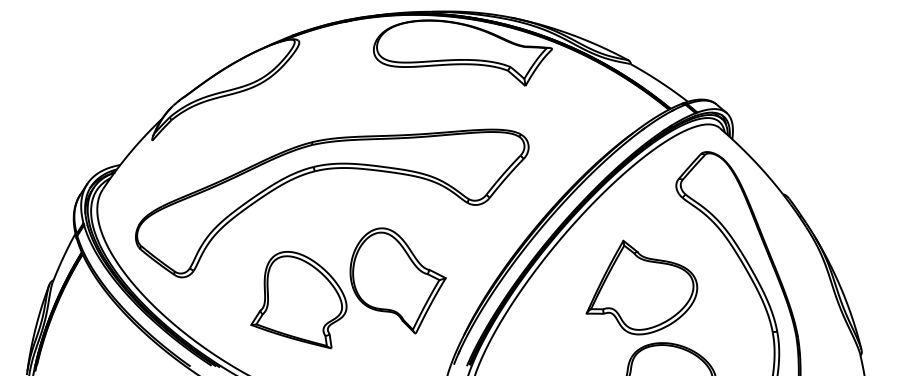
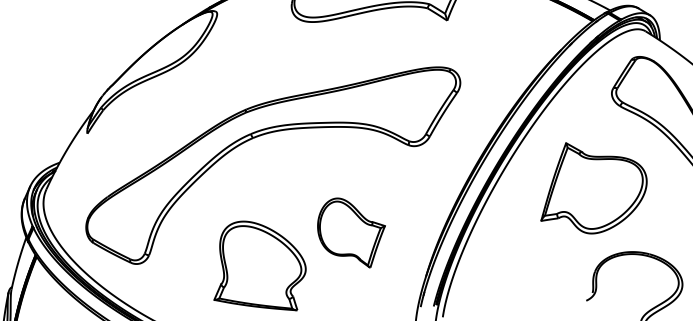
part: (397, 280) -> (351, 232), size x0.7
part: (641, 287) -> (591, 186), moved

